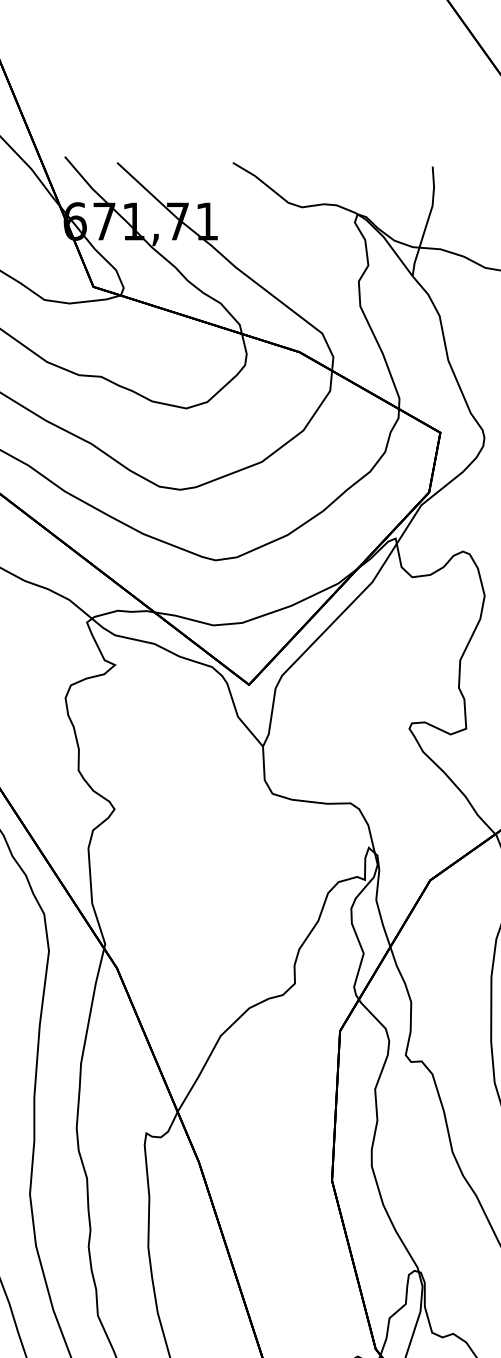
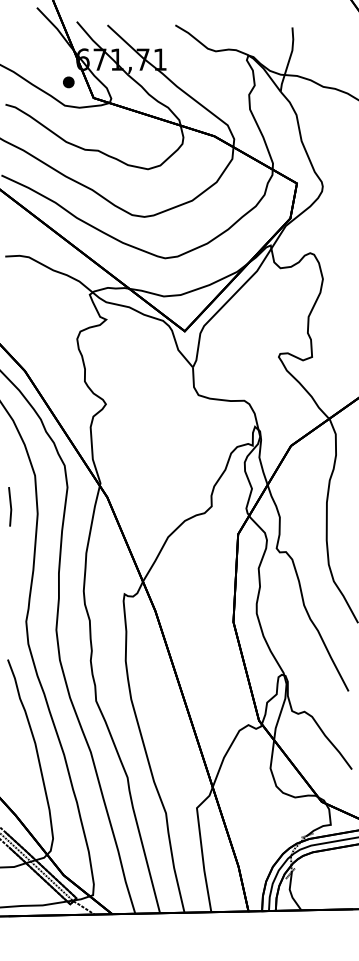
part: (50, 260) -> (68, 82), added

